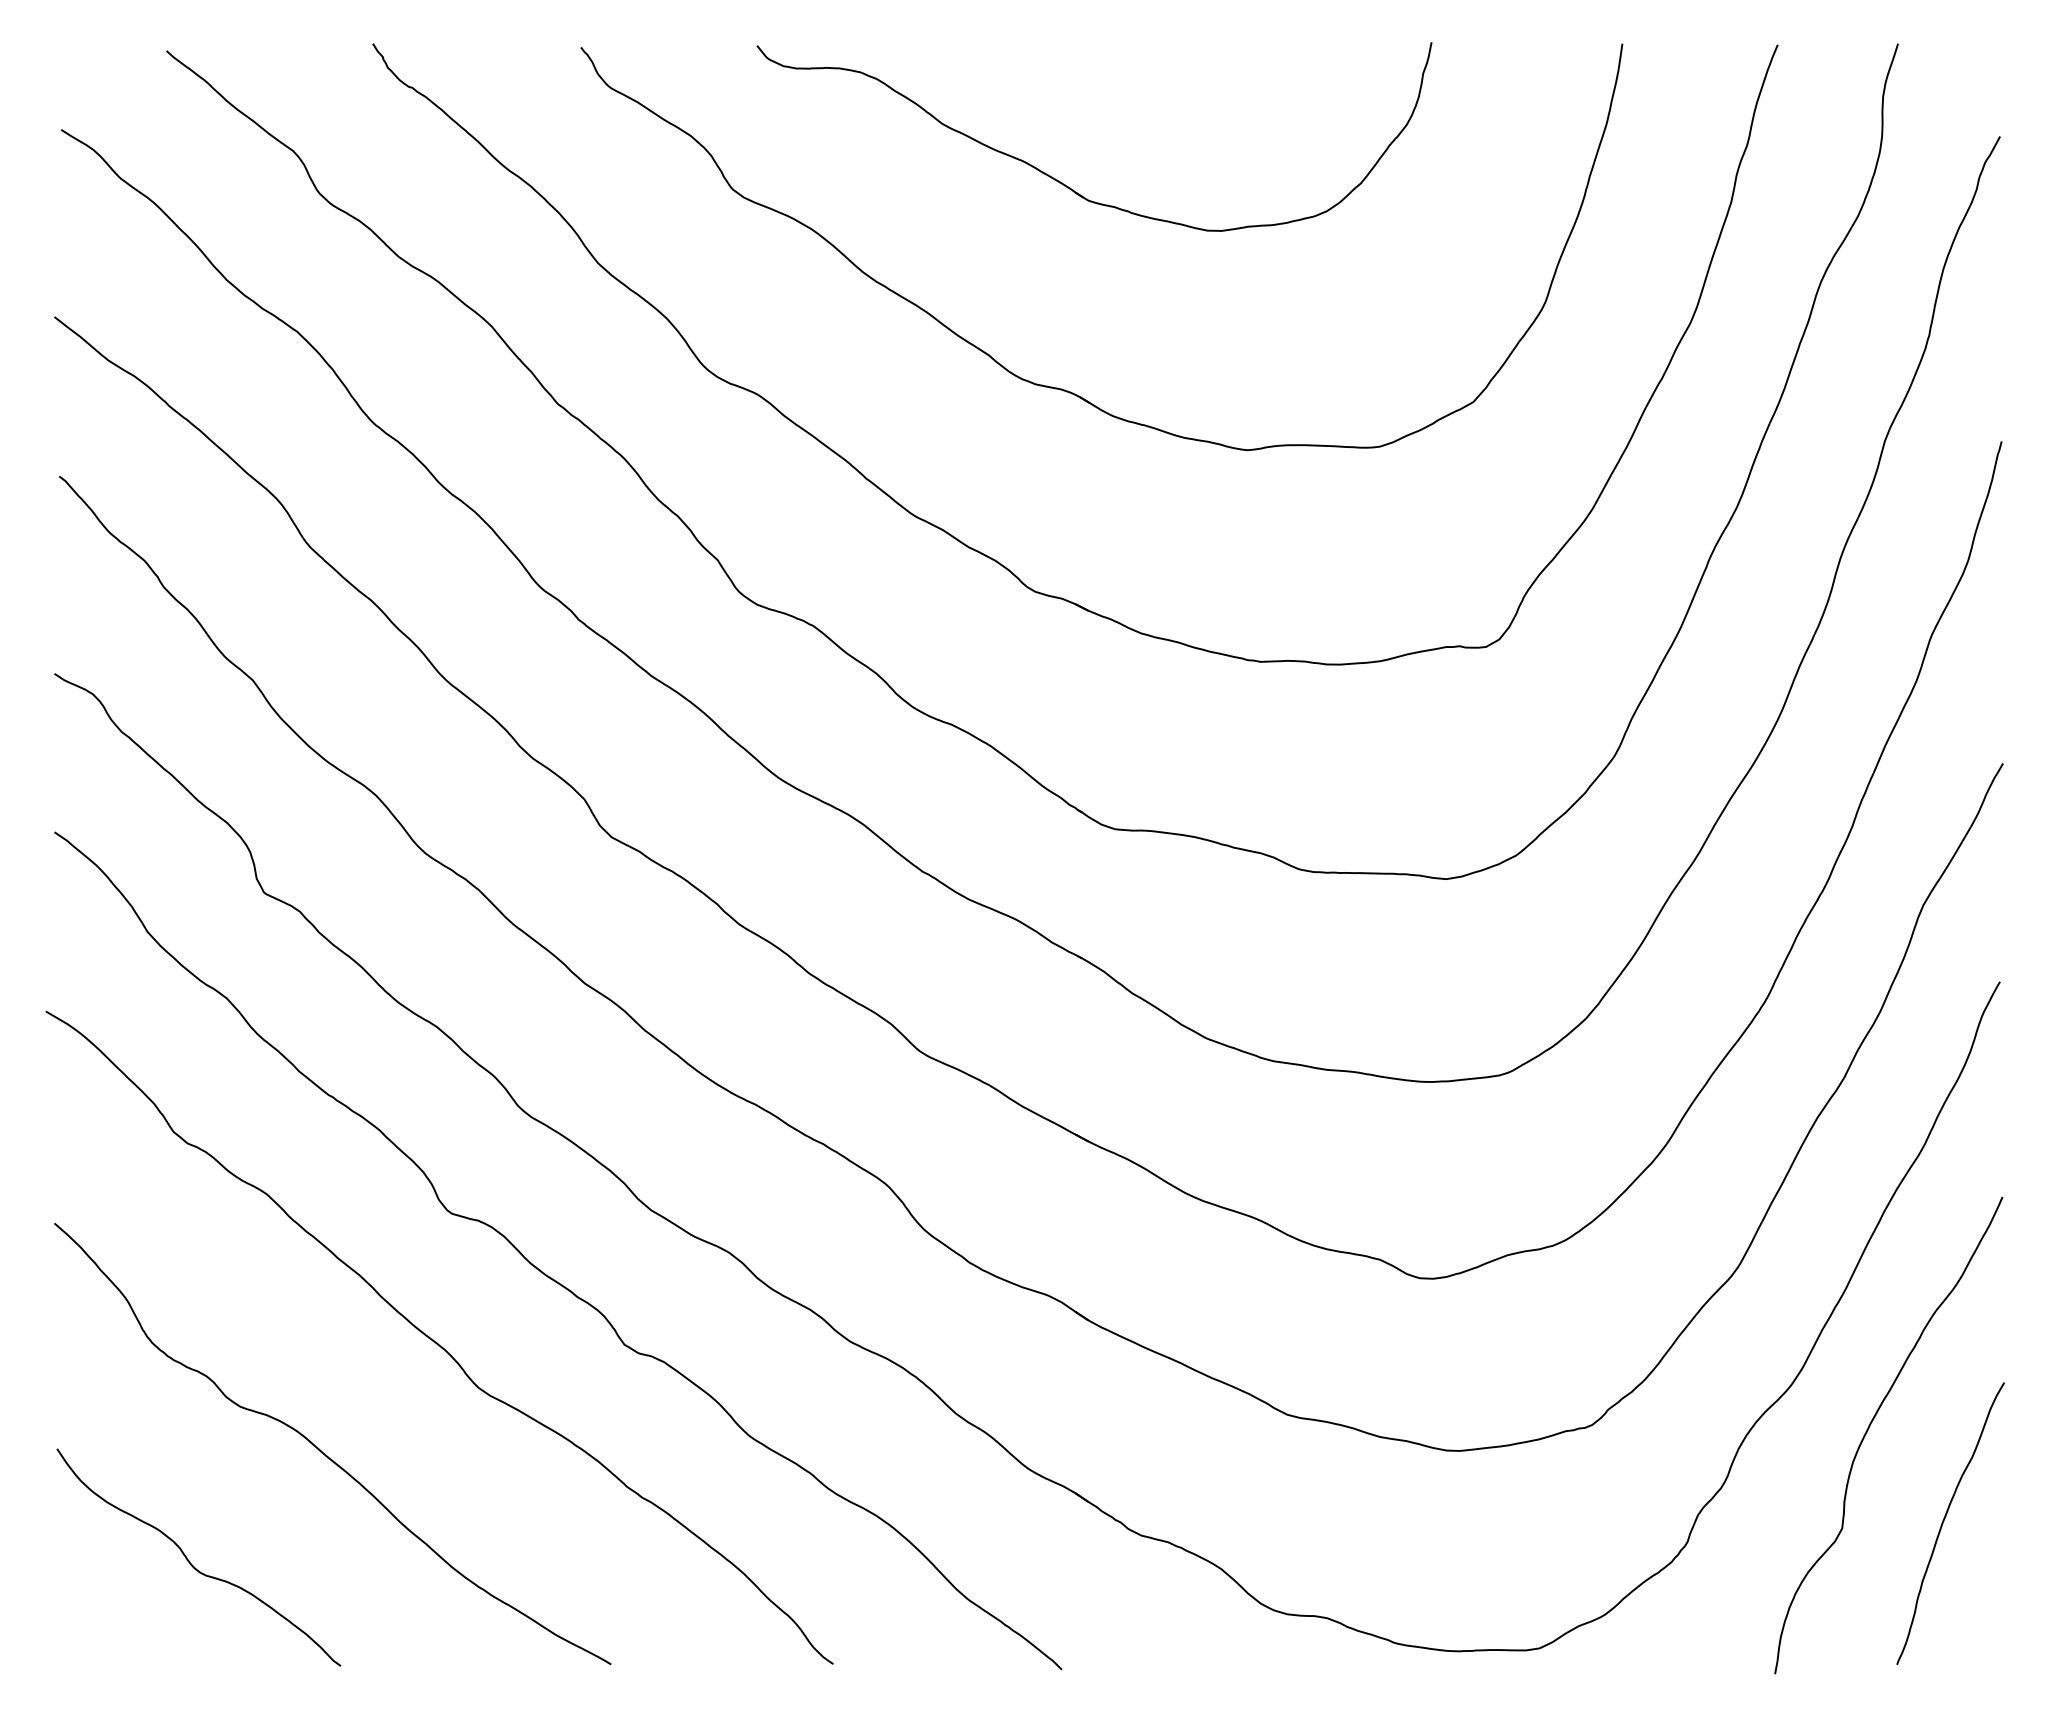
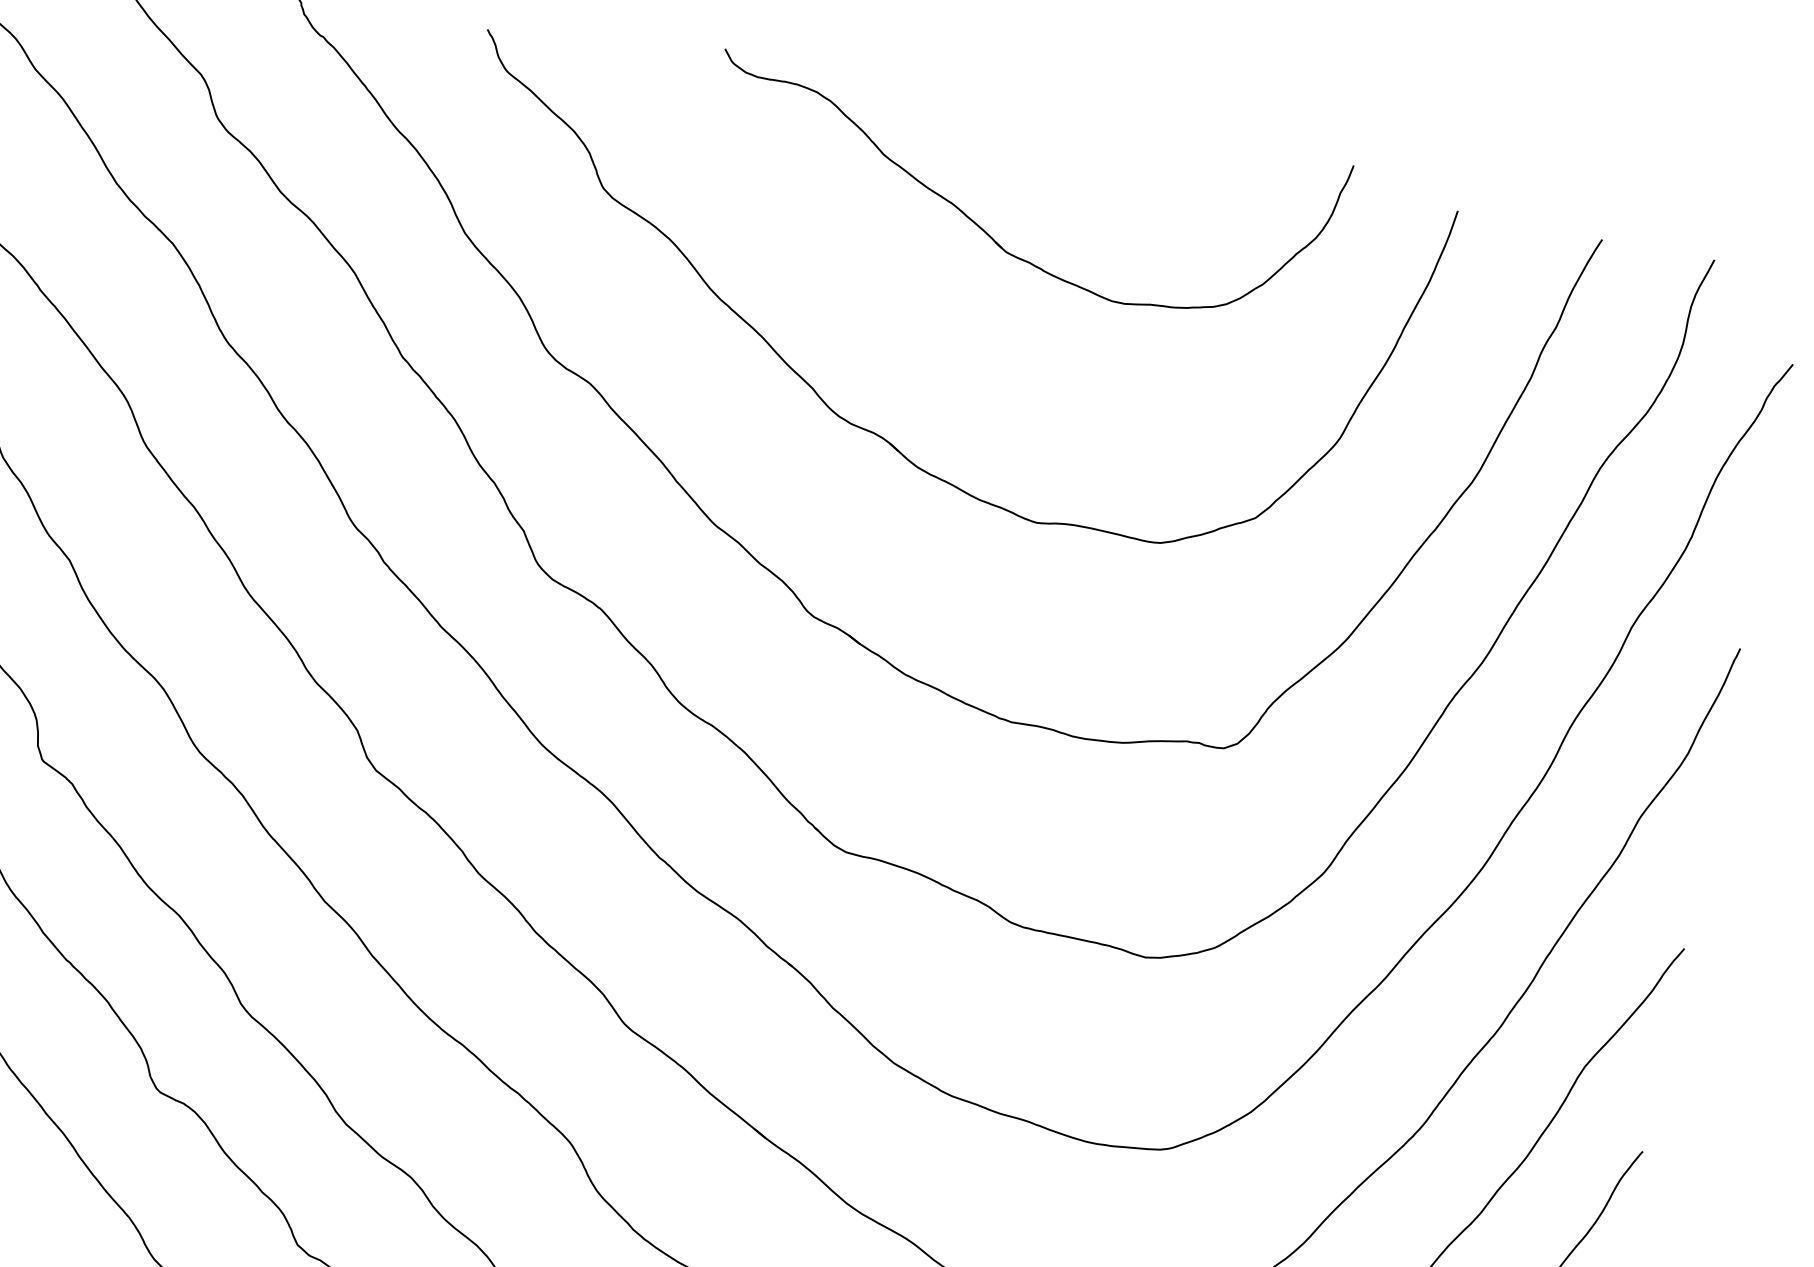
part: (1067, 185) -> (989, 234), moved

